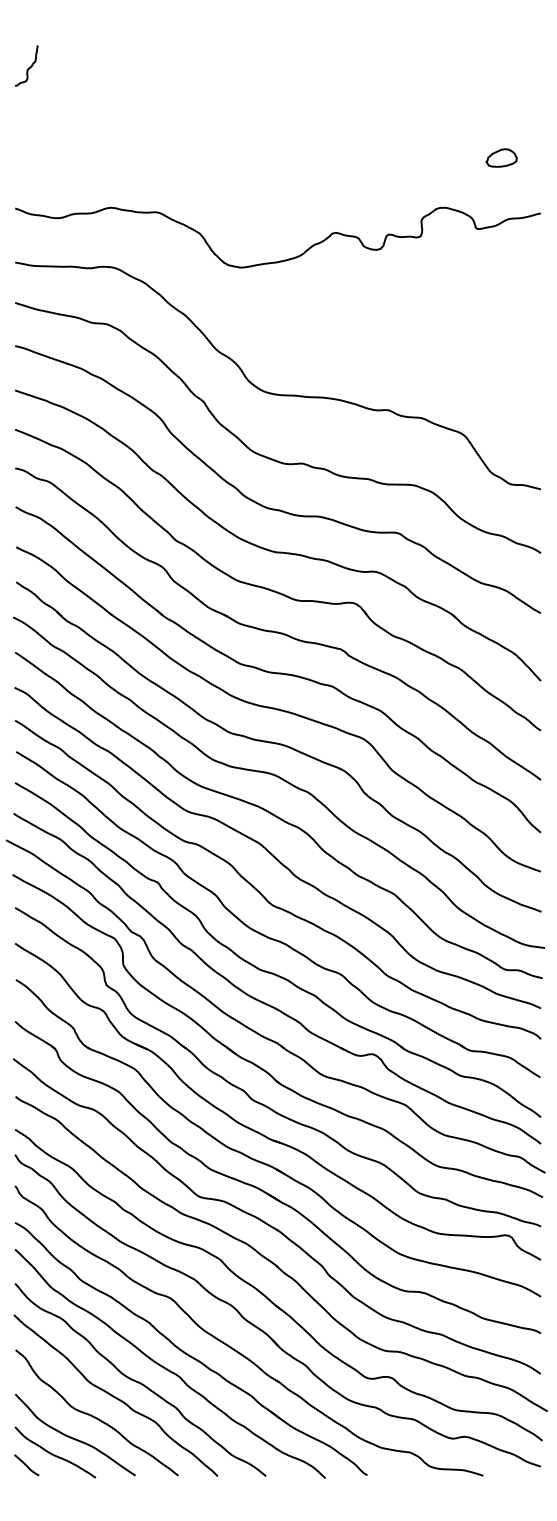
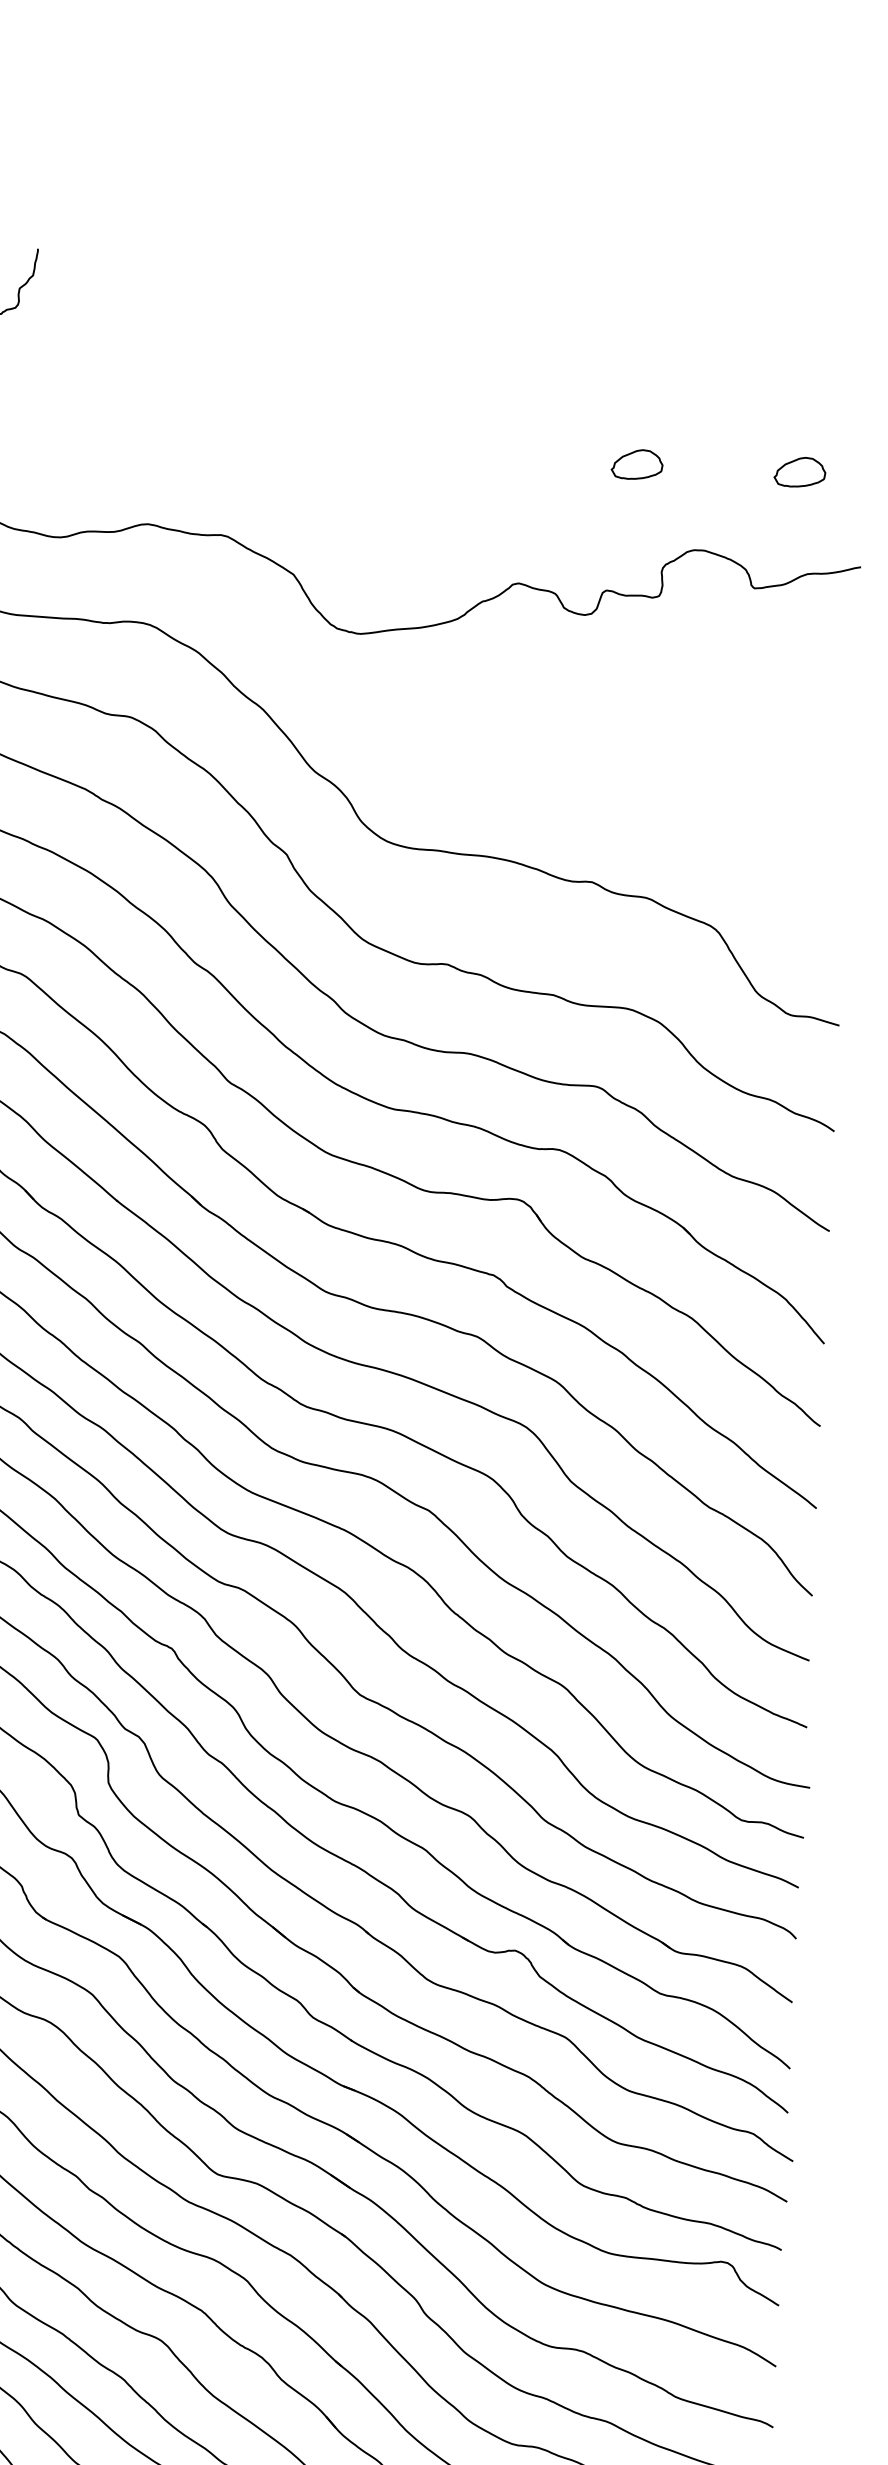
part: (403, 157) -> (637, 463), added

